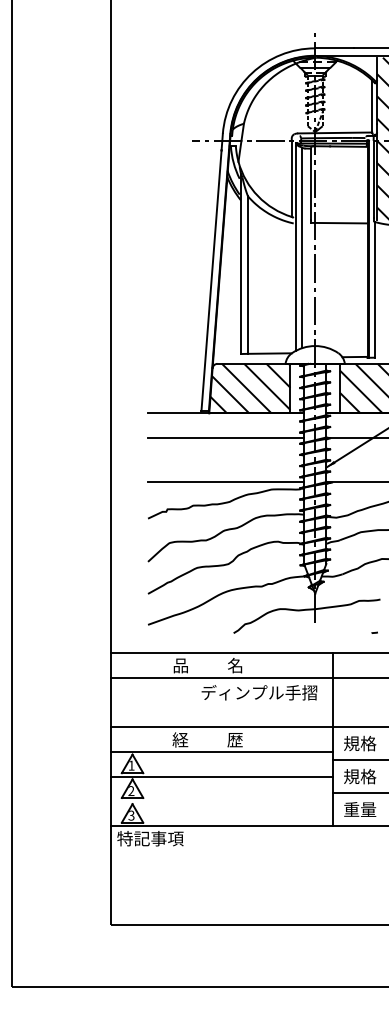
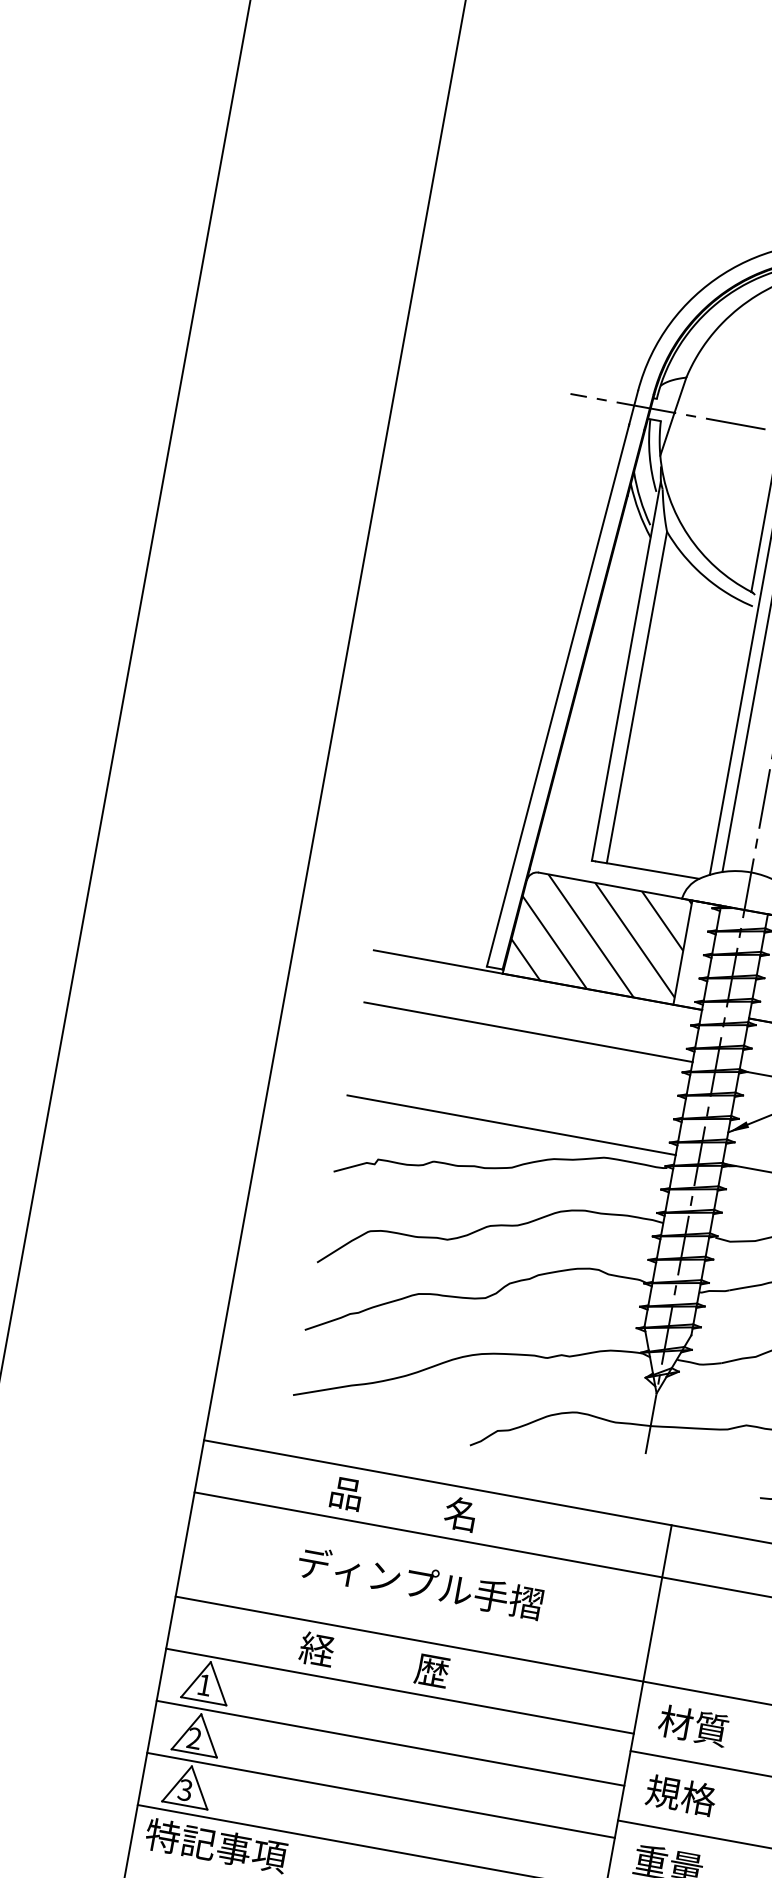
text: (259, 692) -> (420, 1582), moved
text: (360, 743) -> (694, 1725), 規格 -> 材質
line: (221, 801) -> (380, 1794), added

